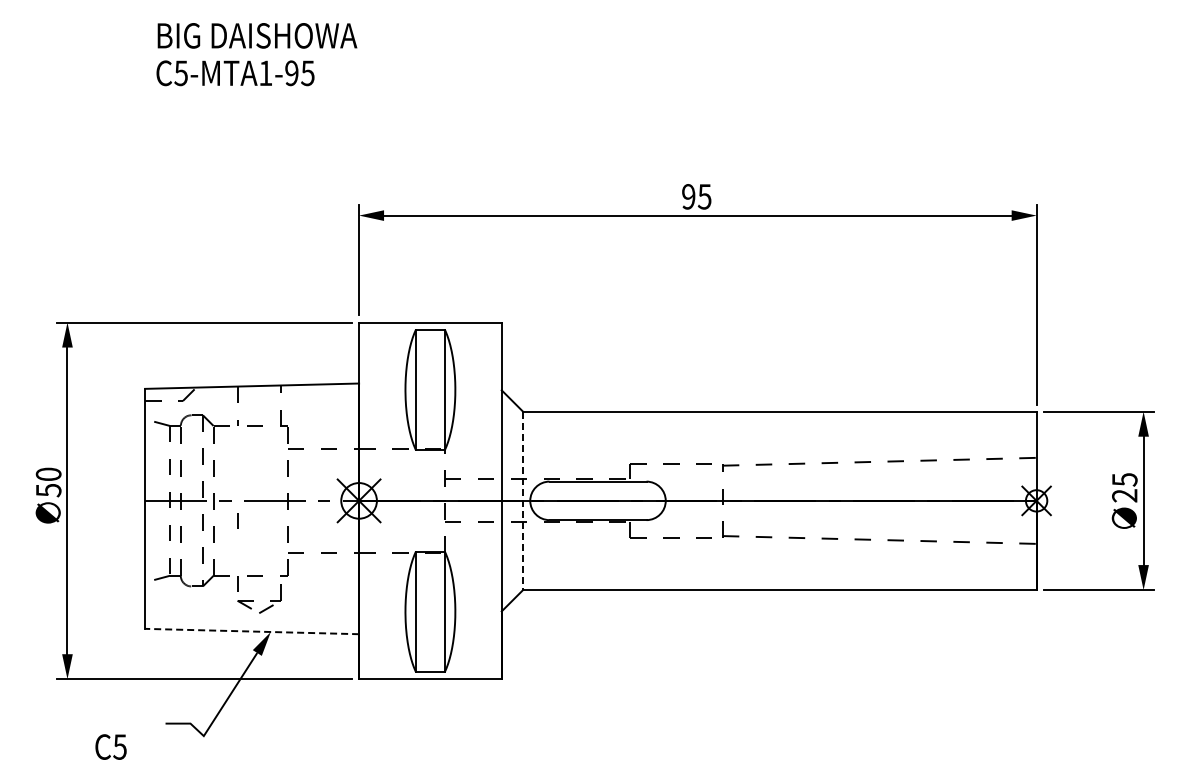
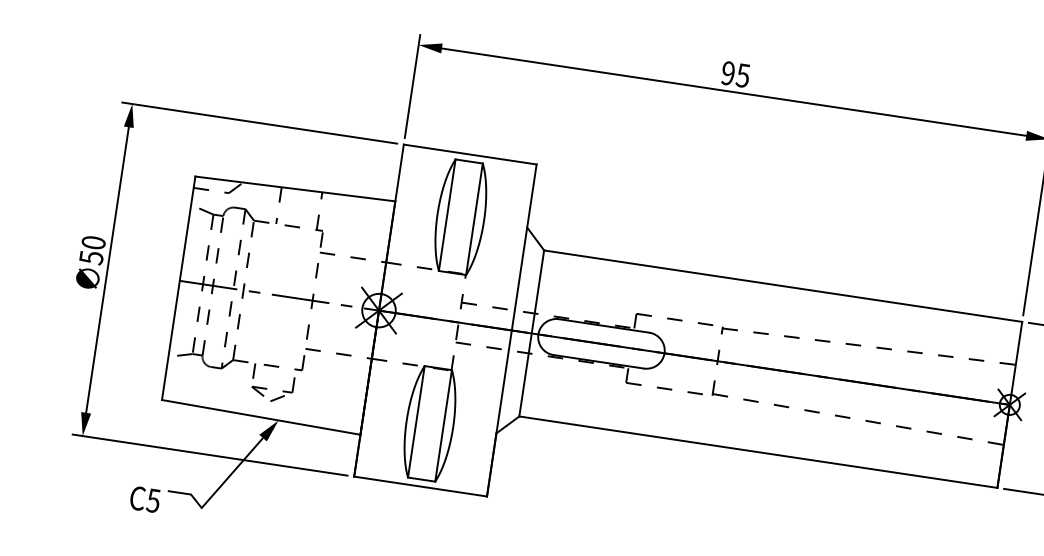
line: (523, 501) -> (531, 334), dashed -> solid
line: (237, 520) -> (263, 311), removed
line: (251, 631) -> (260, 417), dashed -> solid
text: (110, 746) -> (144, 498), moved

